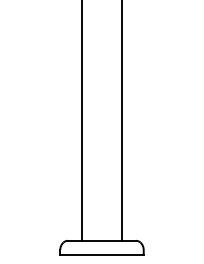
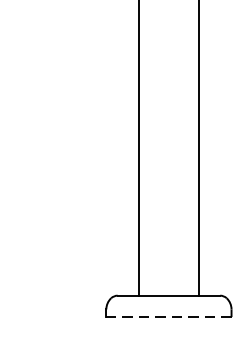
line: (101, 255) -> (168, 317), solid -> dashed

